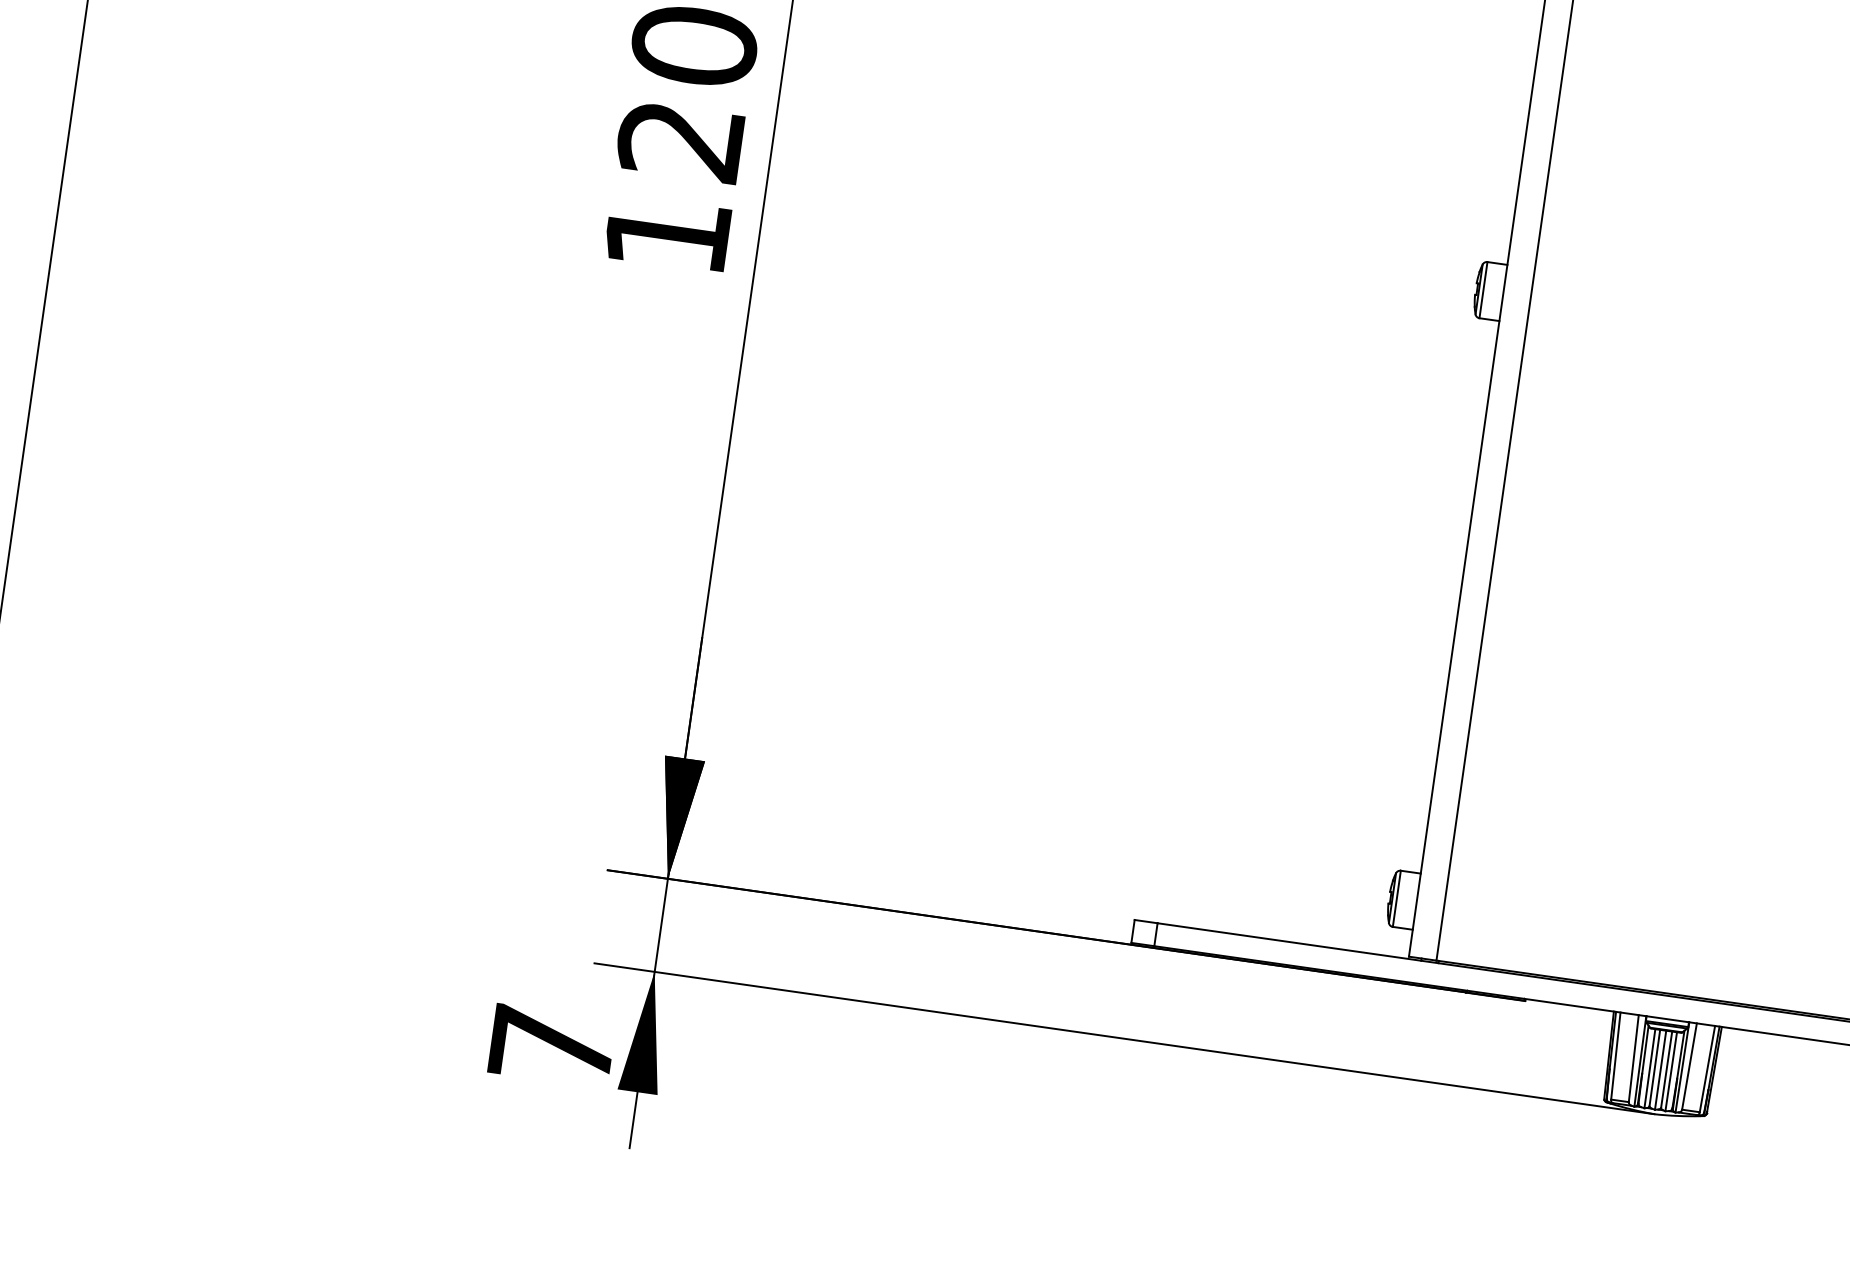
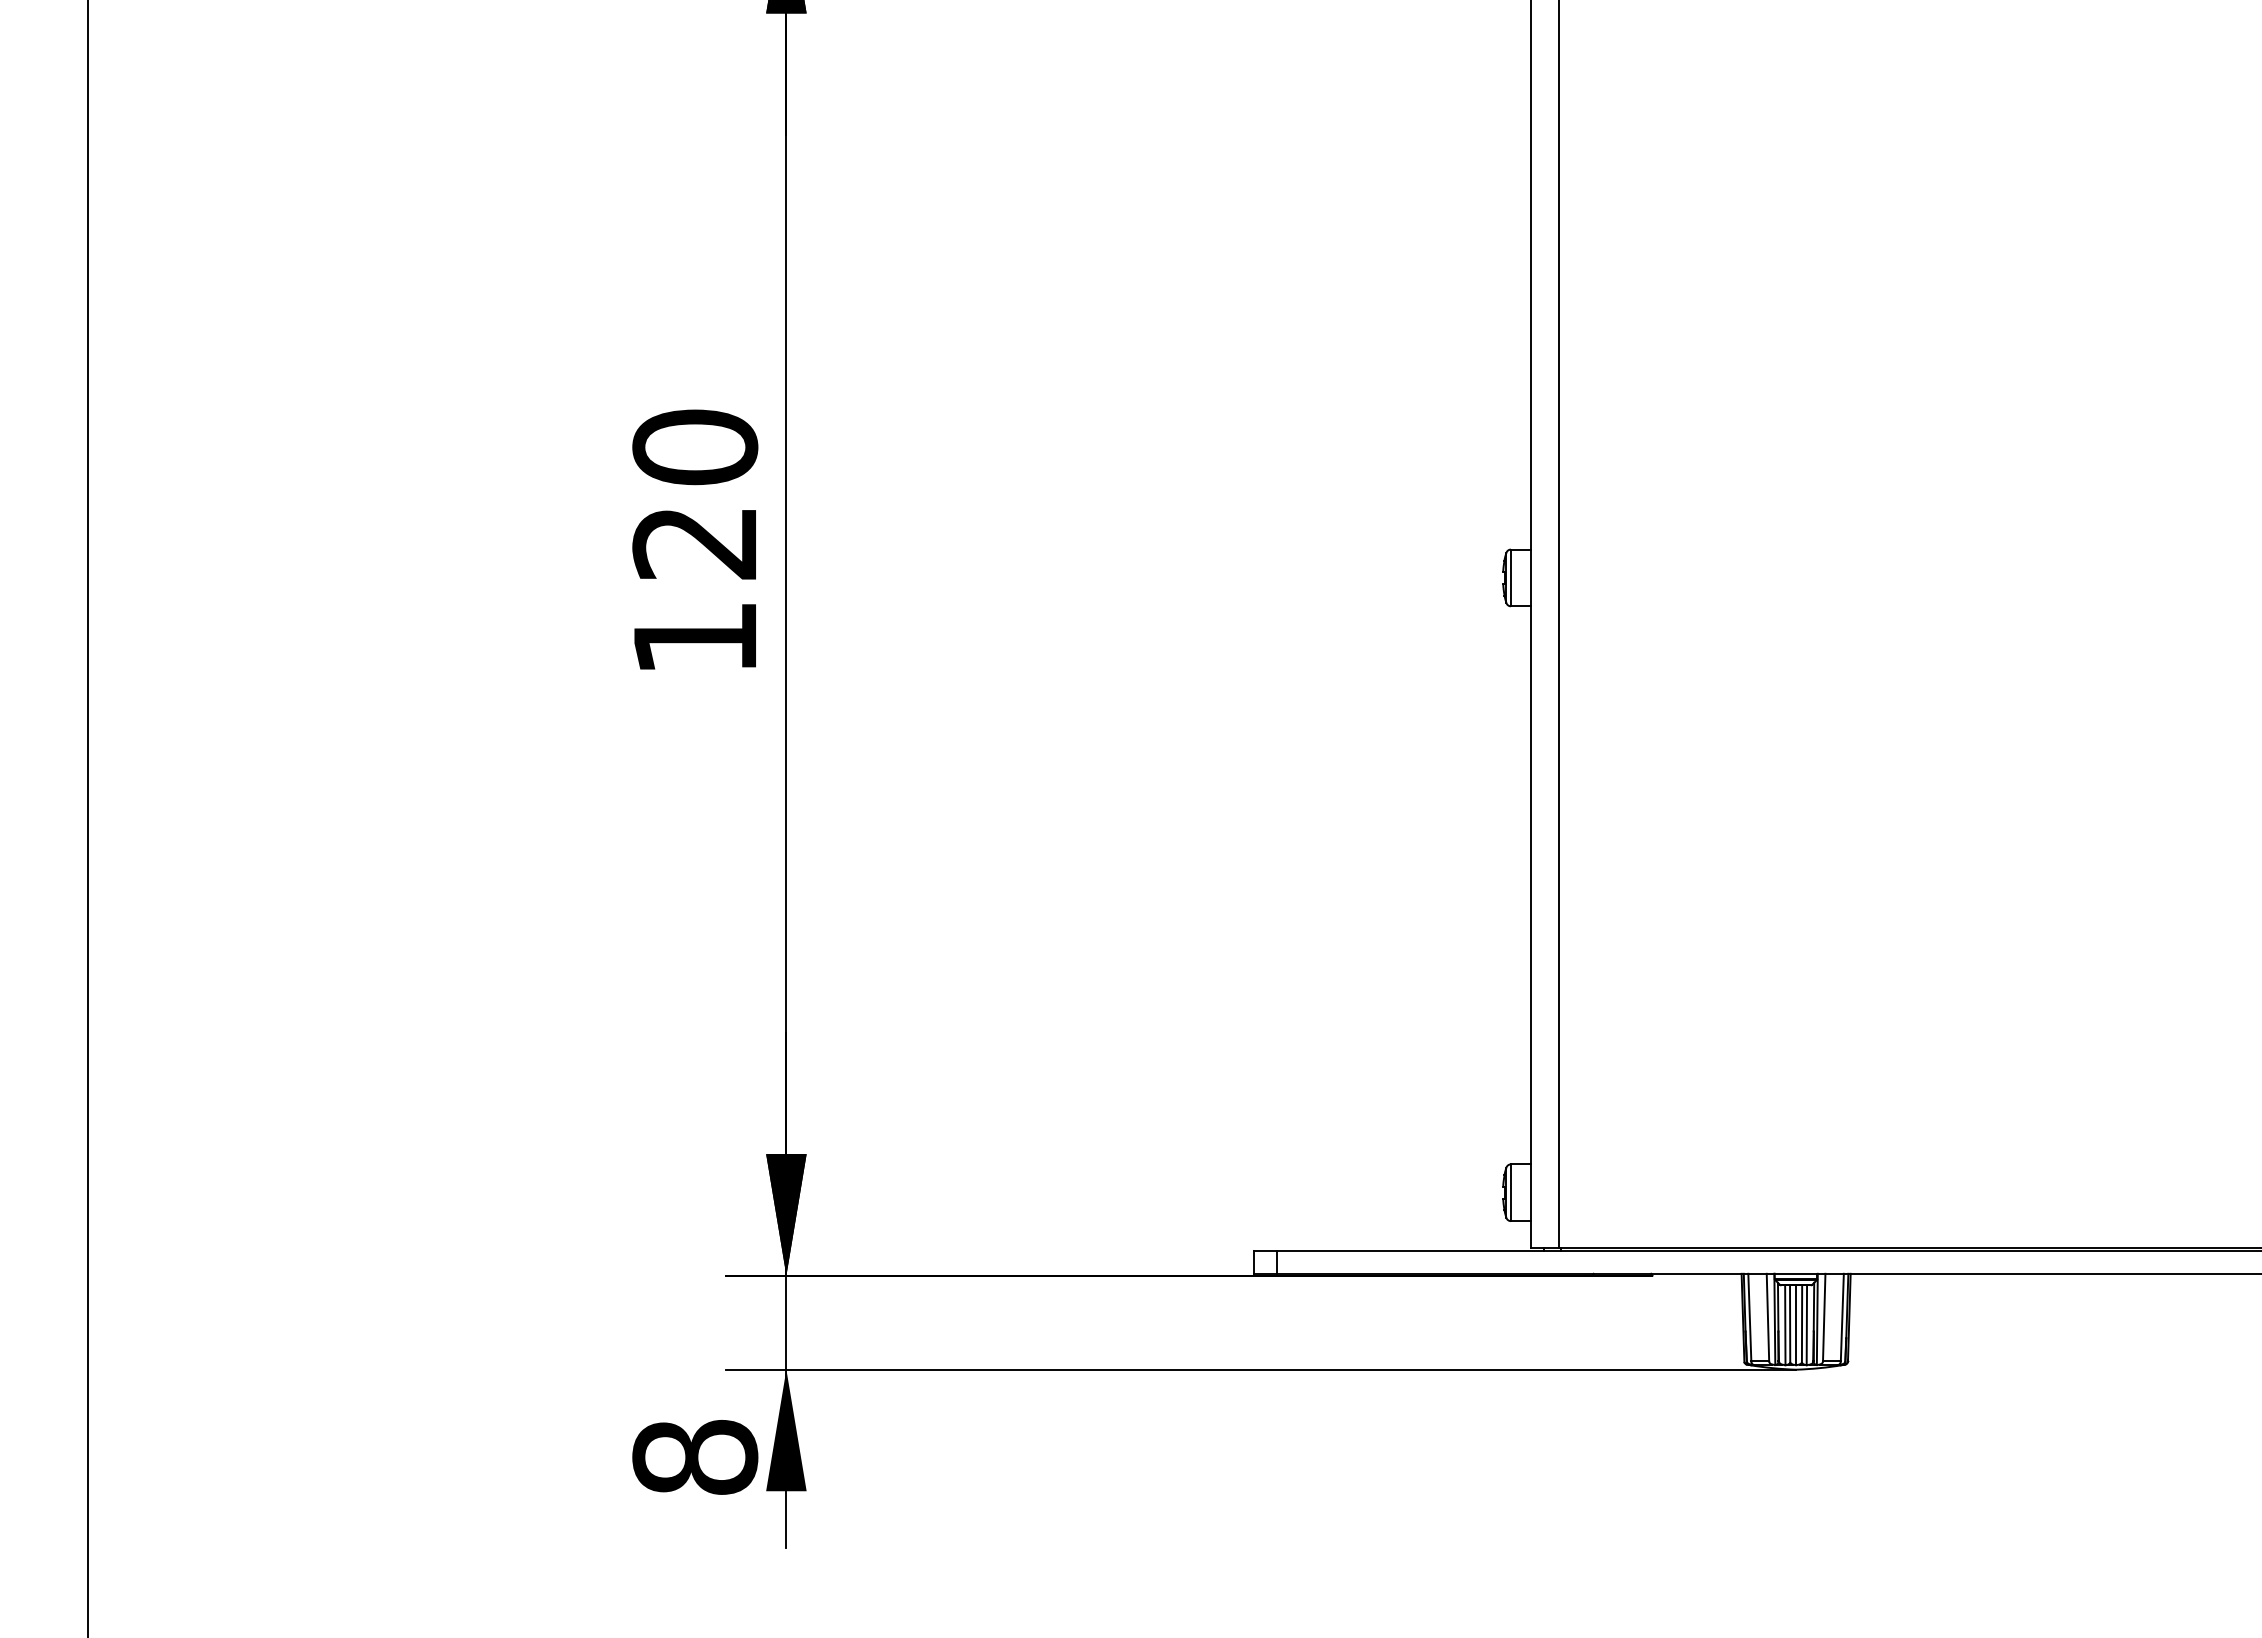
text: (552, 1046) -> (695, 1457), 7 -> 8

